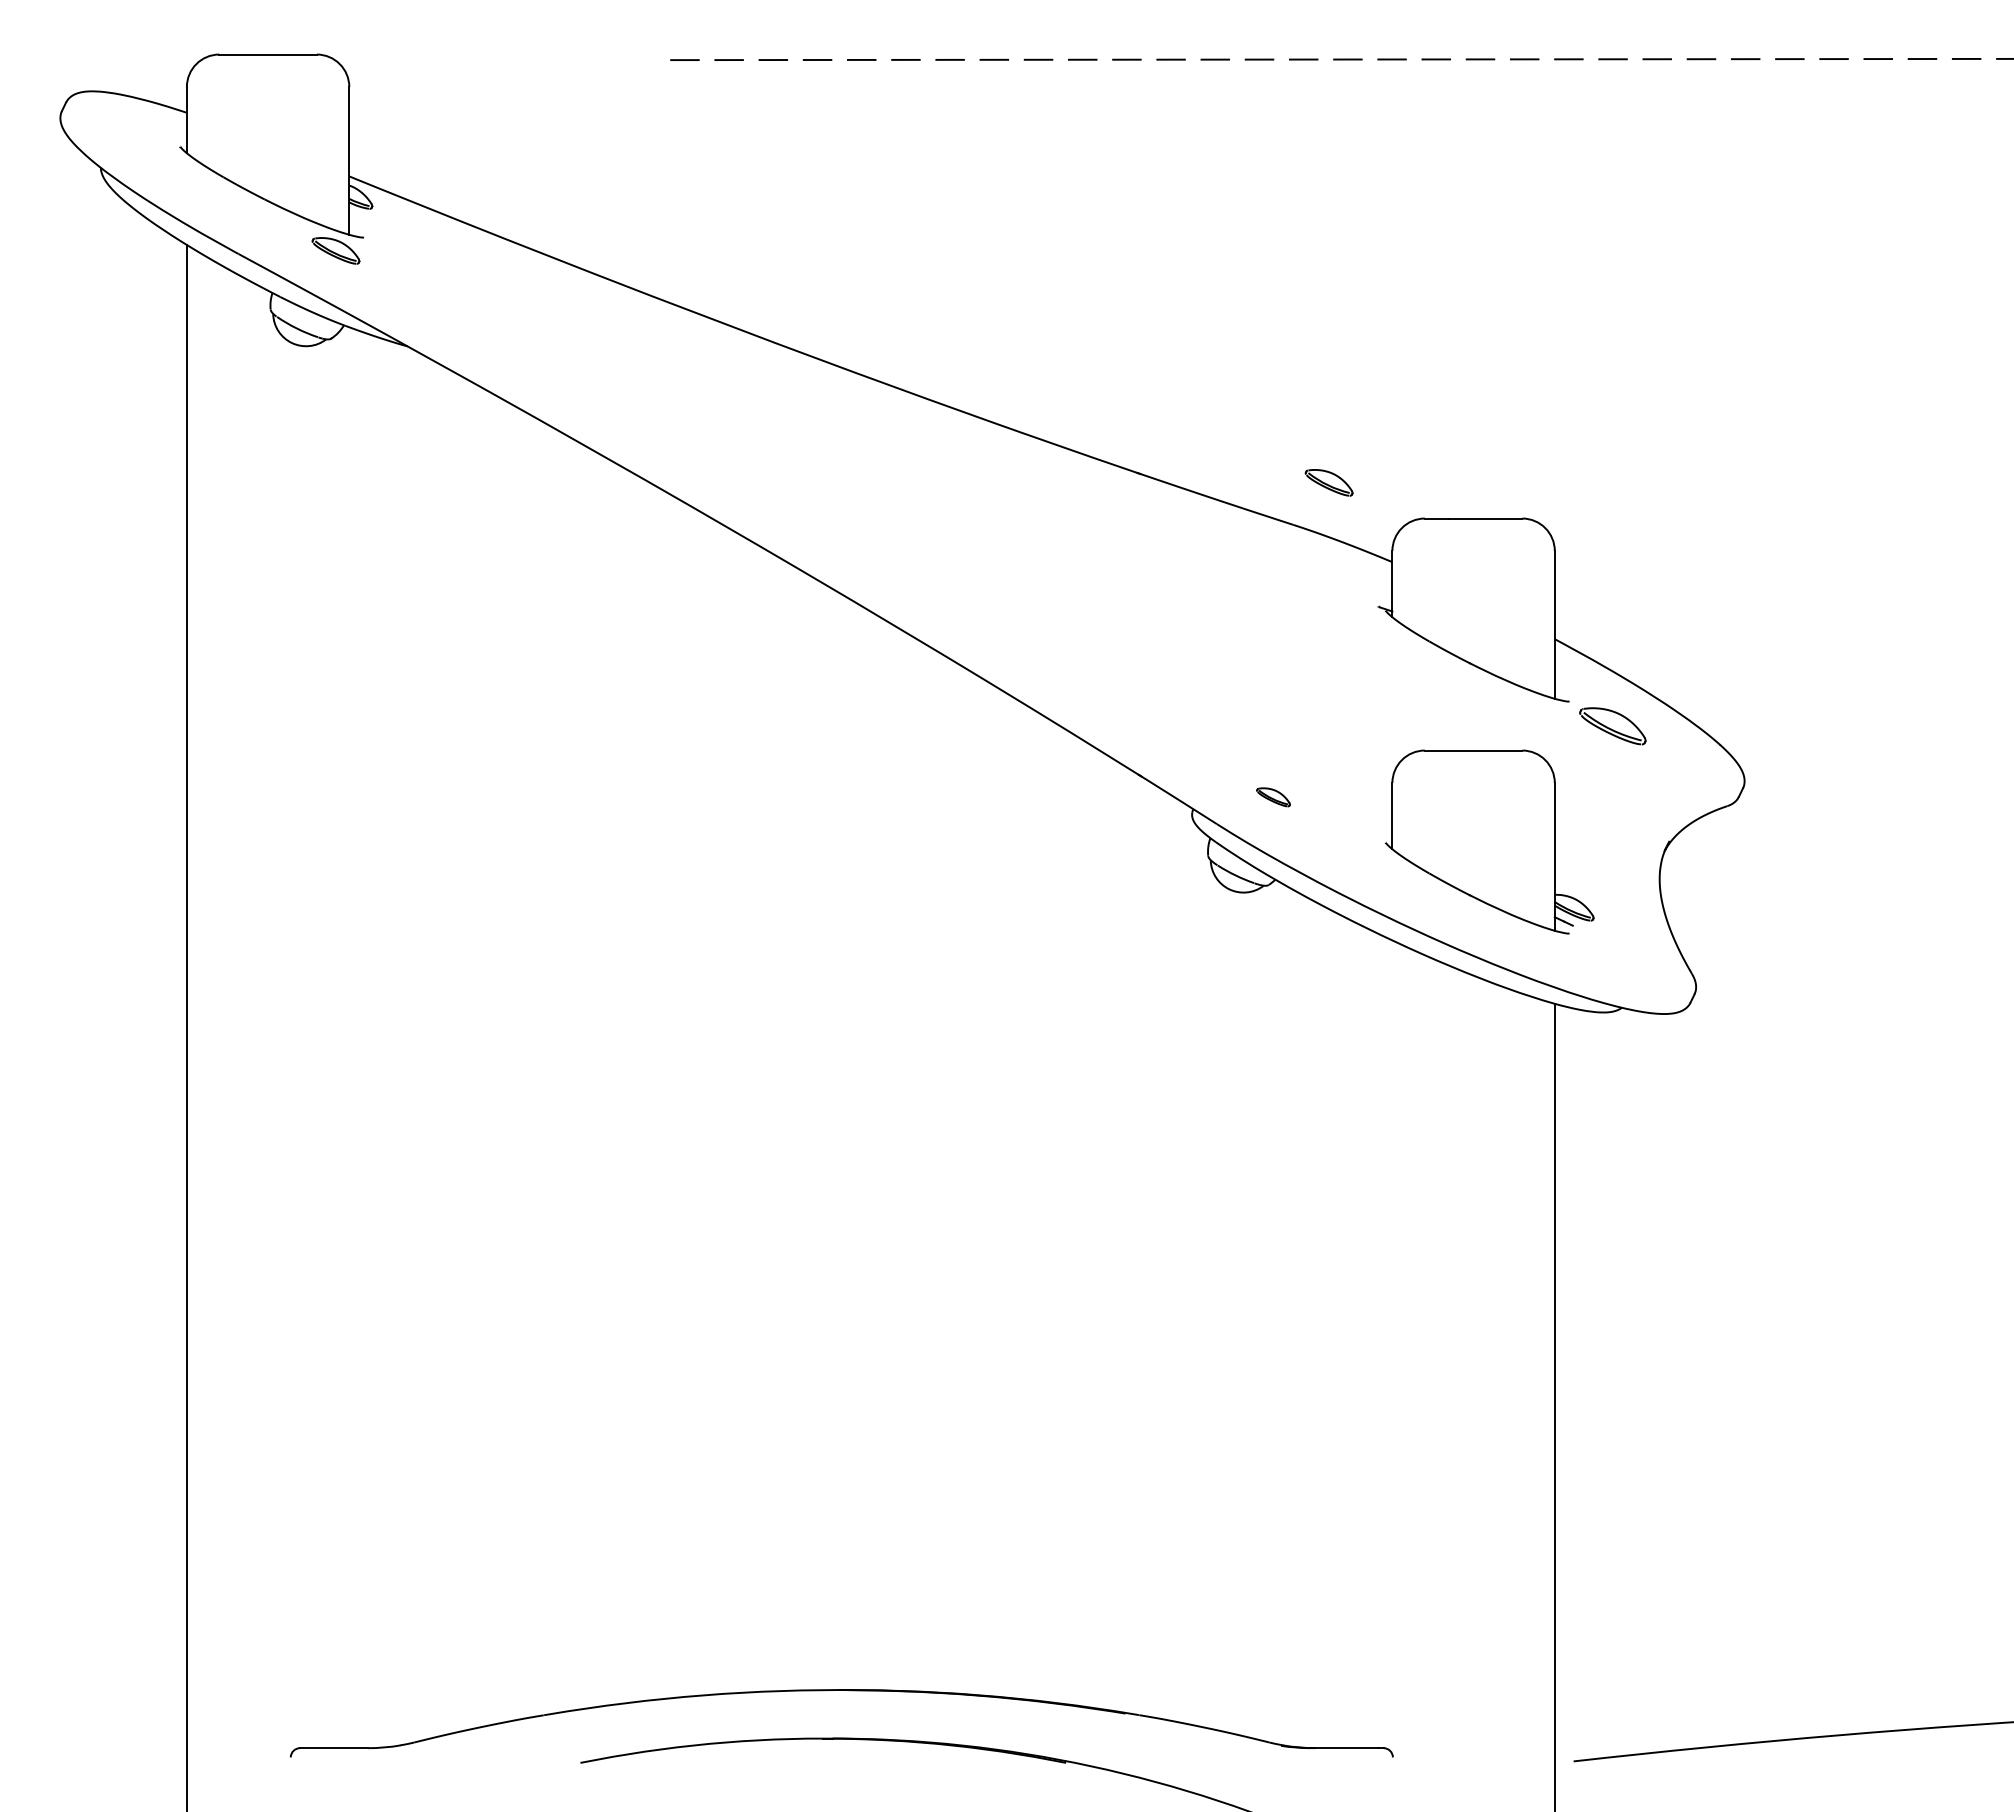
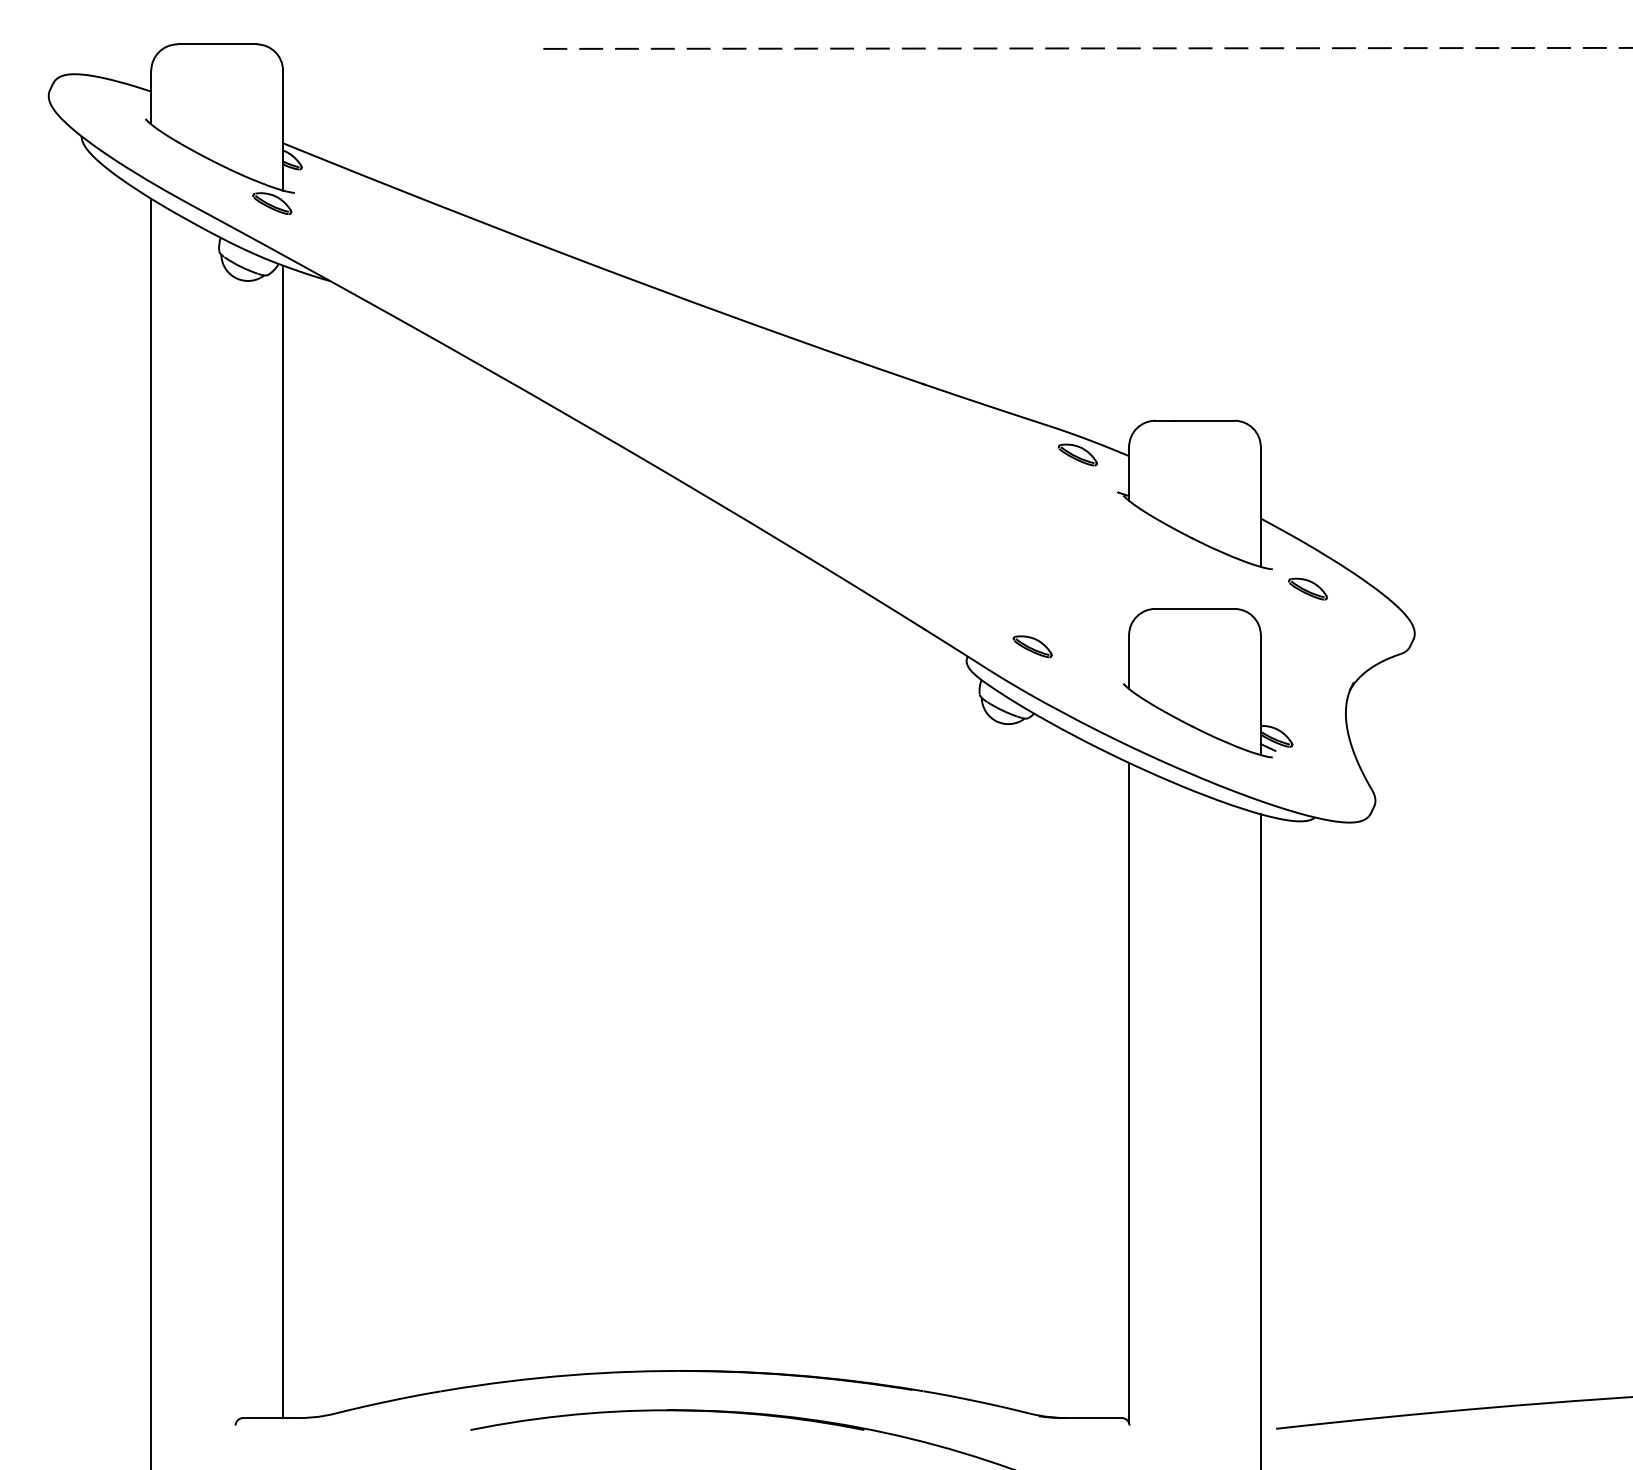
part: (1328, 482) -> (1077, 454), moved
part: (1612, 725) -> (1307, 588), size x0.71
part: (1273, 797) -> (1032, 646), size x1.43
line: (349, 1037) -> (283, 841), added
line: (1392, 1347) -> (1129, 1093), added

